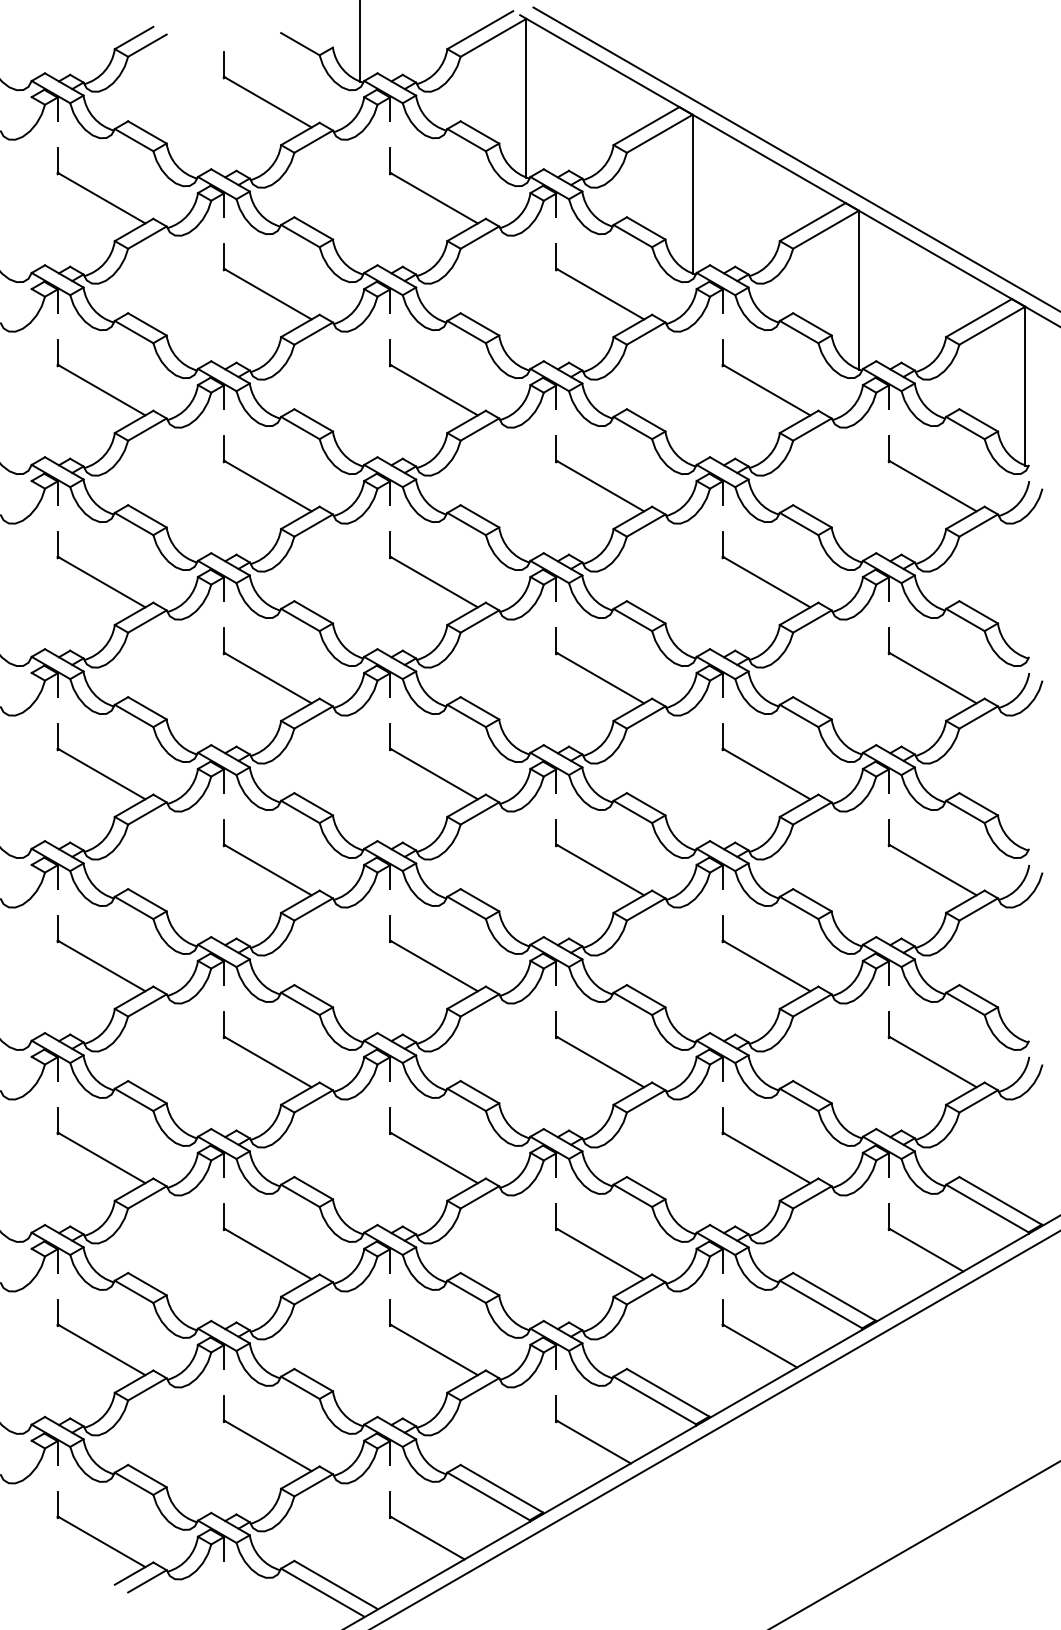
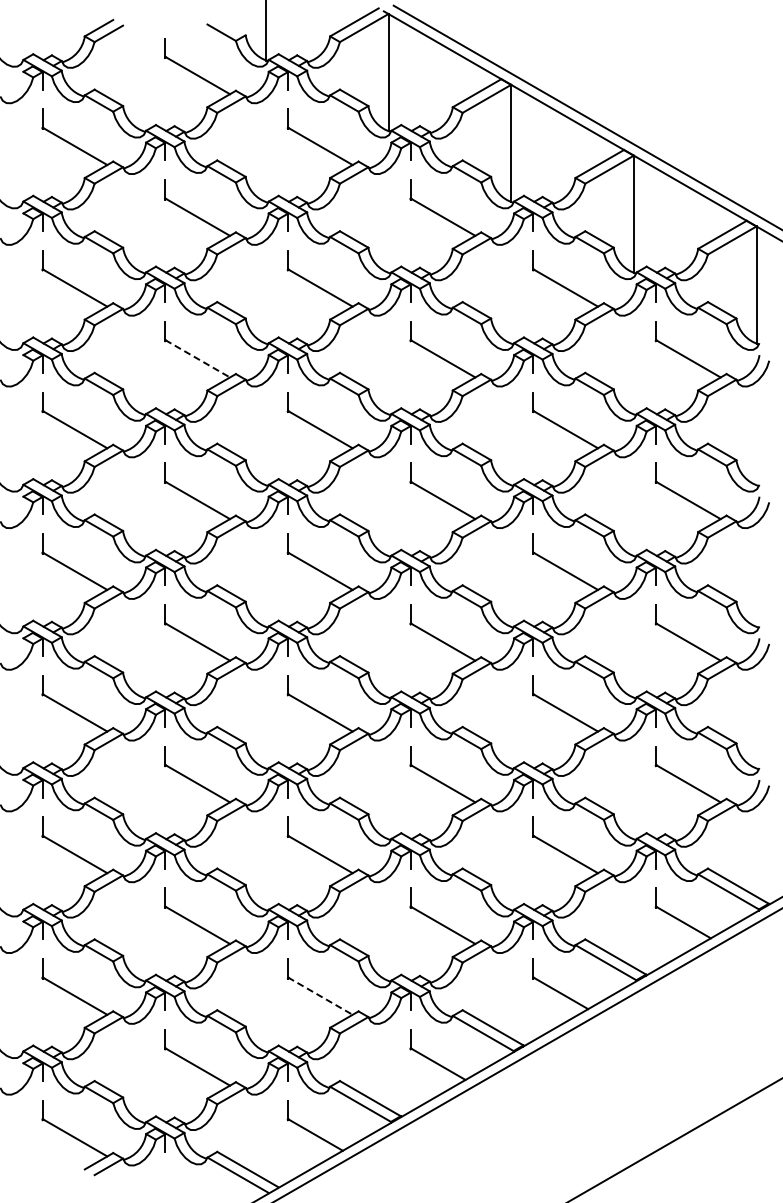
line: (268, 487) -> (198, 359), solid -> dashed
line: (434, 1350) -> (320, 996), solid -> dashed

